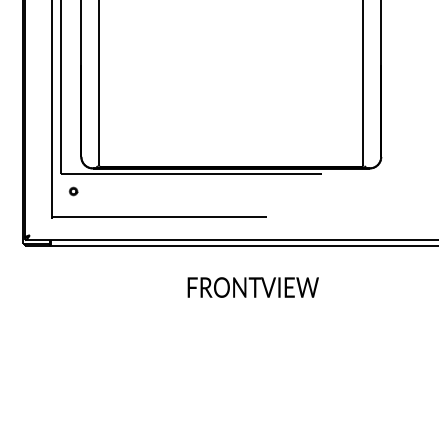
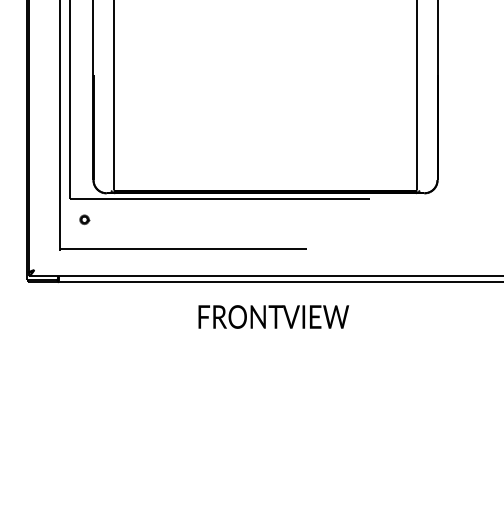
text: (253, 287) -> (273, 316), moved

